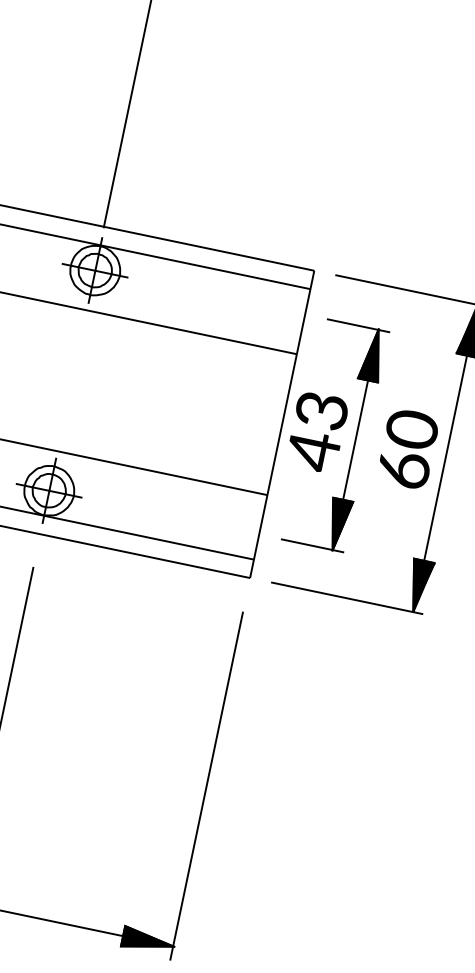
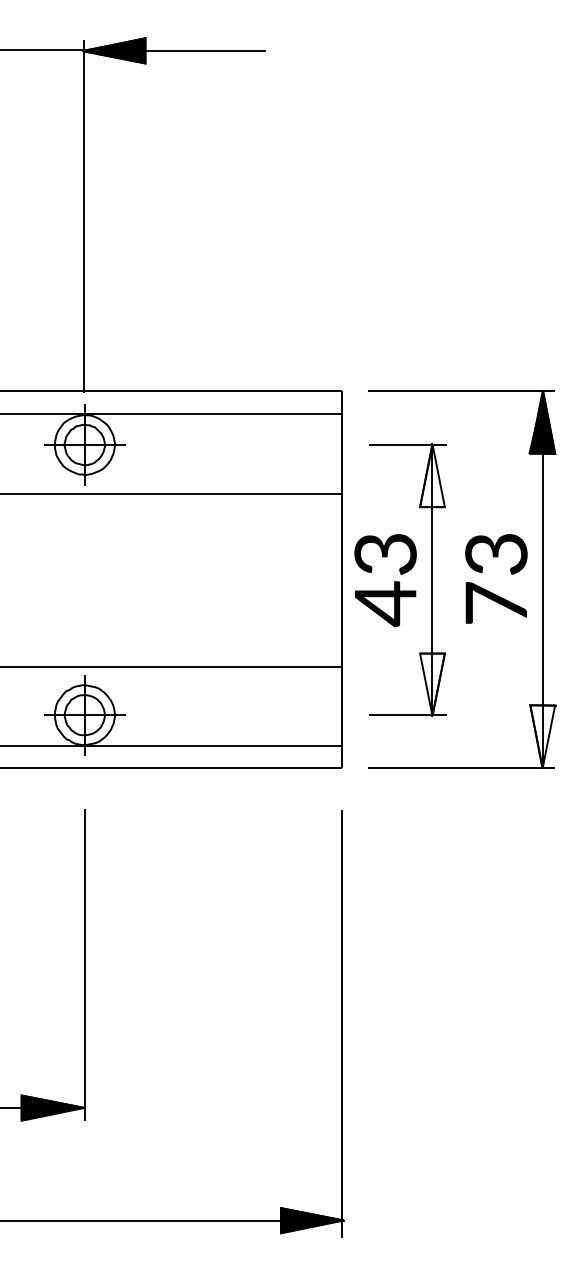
fill: (373, 354) -> (432, 475), removed
text: (408, 448) -> (496, 577), 60 -> 73
fill: (337, 525) -> (432, 684), removed
fill: (419, 586) -> (543, 736), removed

